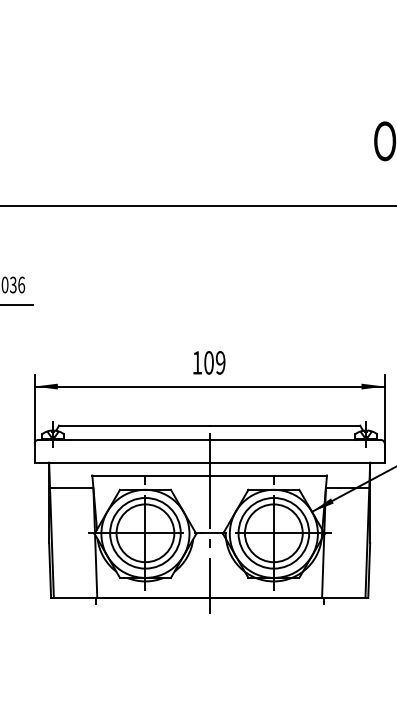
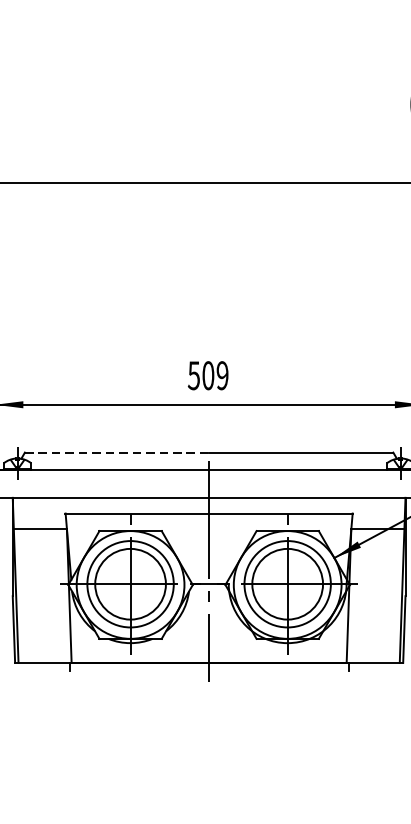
text: (197, 362) -> (194, 375), 109 -> 509
line: (134, 425) -> (117, 452), solid -> dashed

